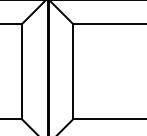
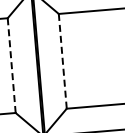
line: (21, 71) -> (11, 65), solid -> dashed
line: (73, 71) -> (63, 61), solid -> dashed

